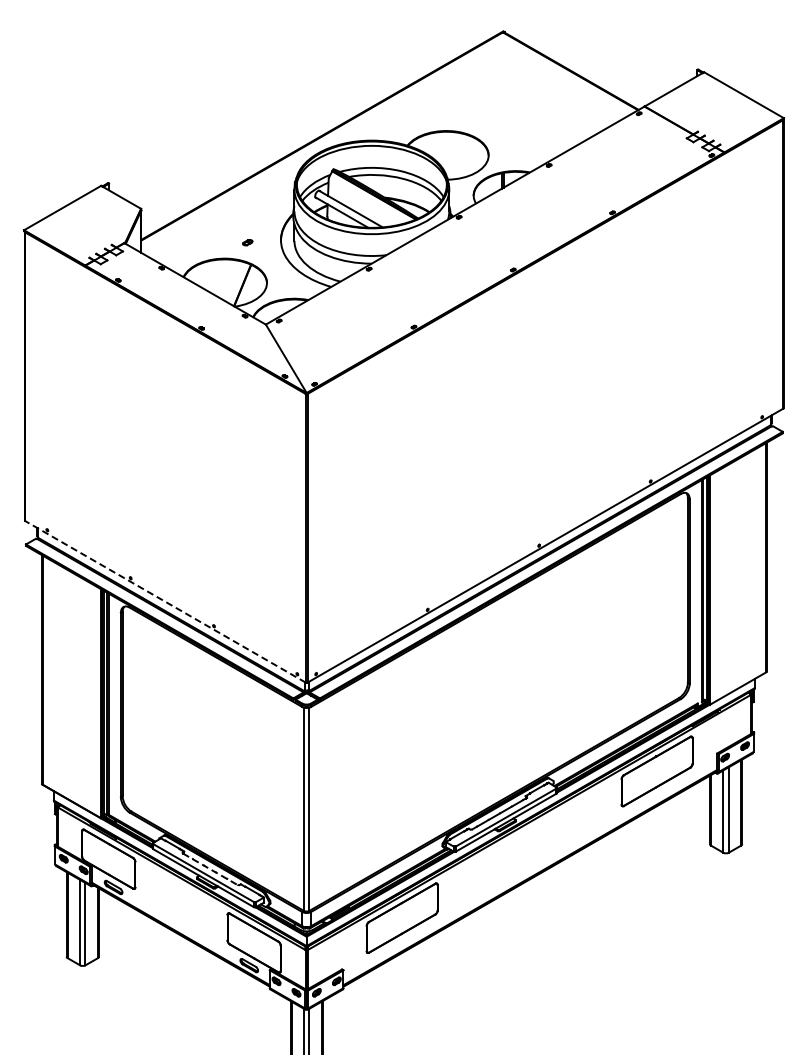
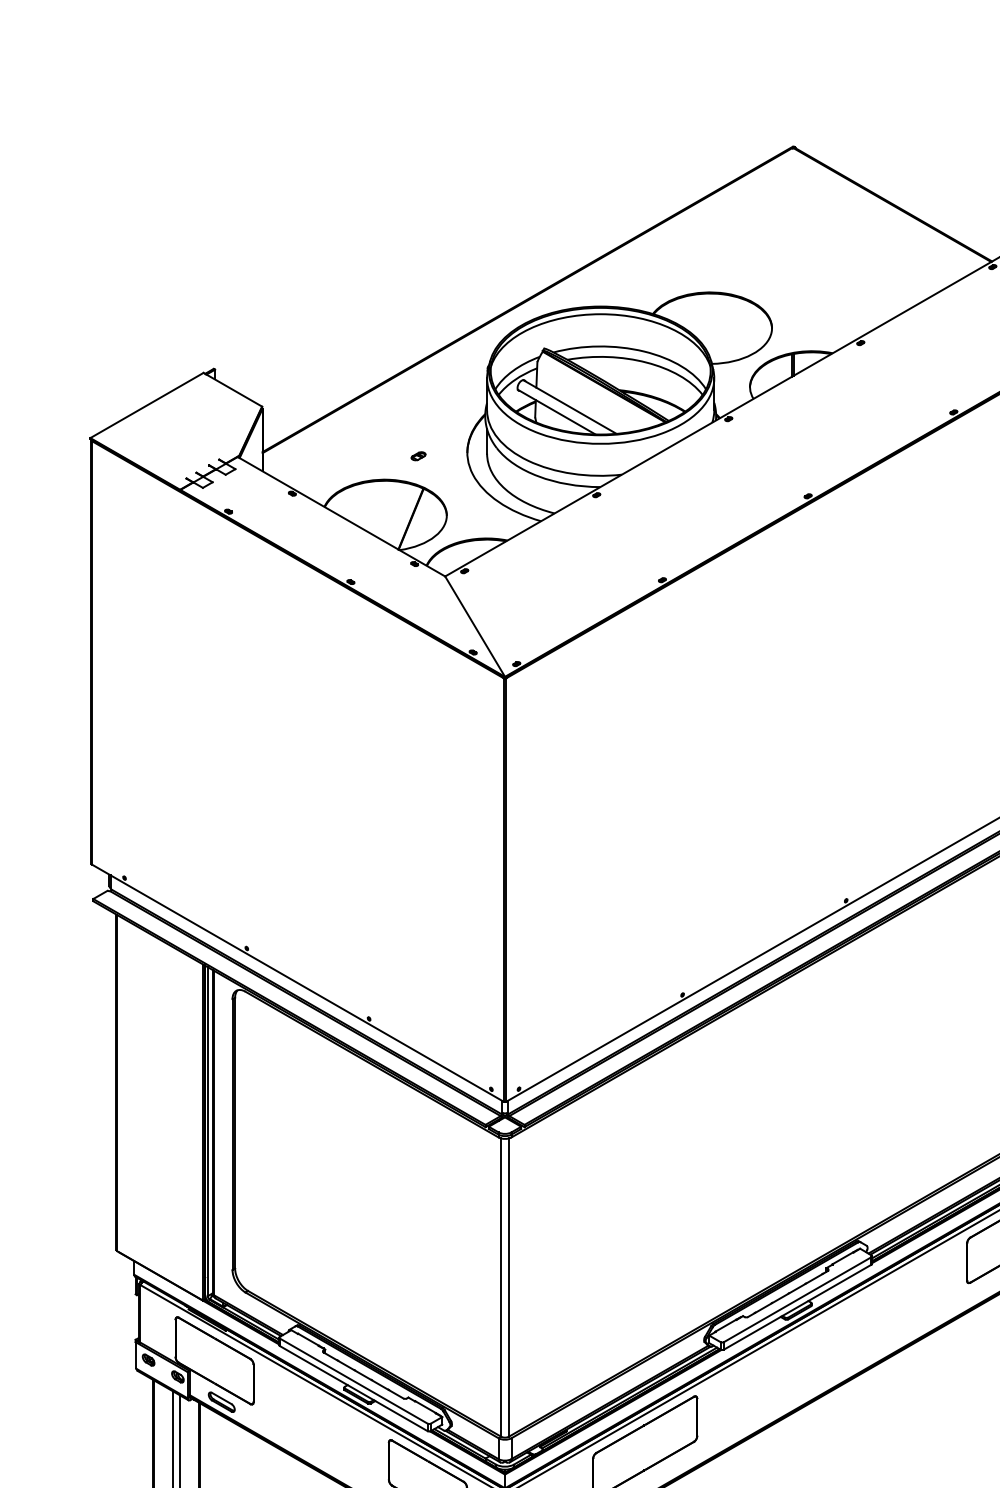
line: (165, 601) -> (297, 982), dashed -> solid
line: (210, 869) -> (363, 1375), dashed -> solid

